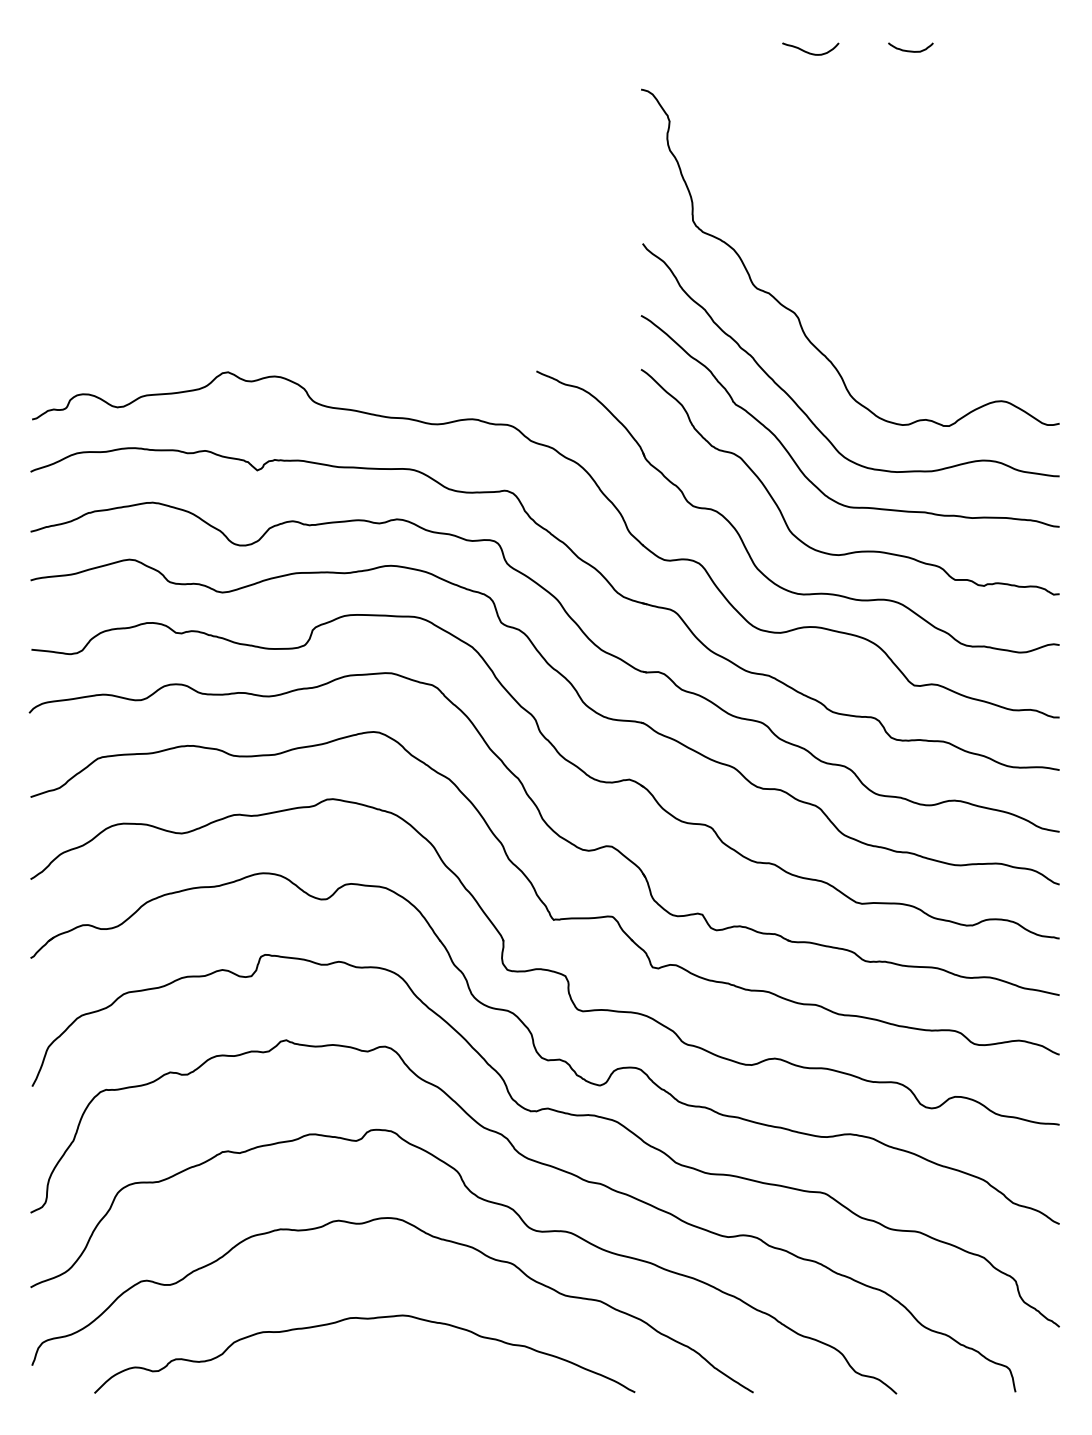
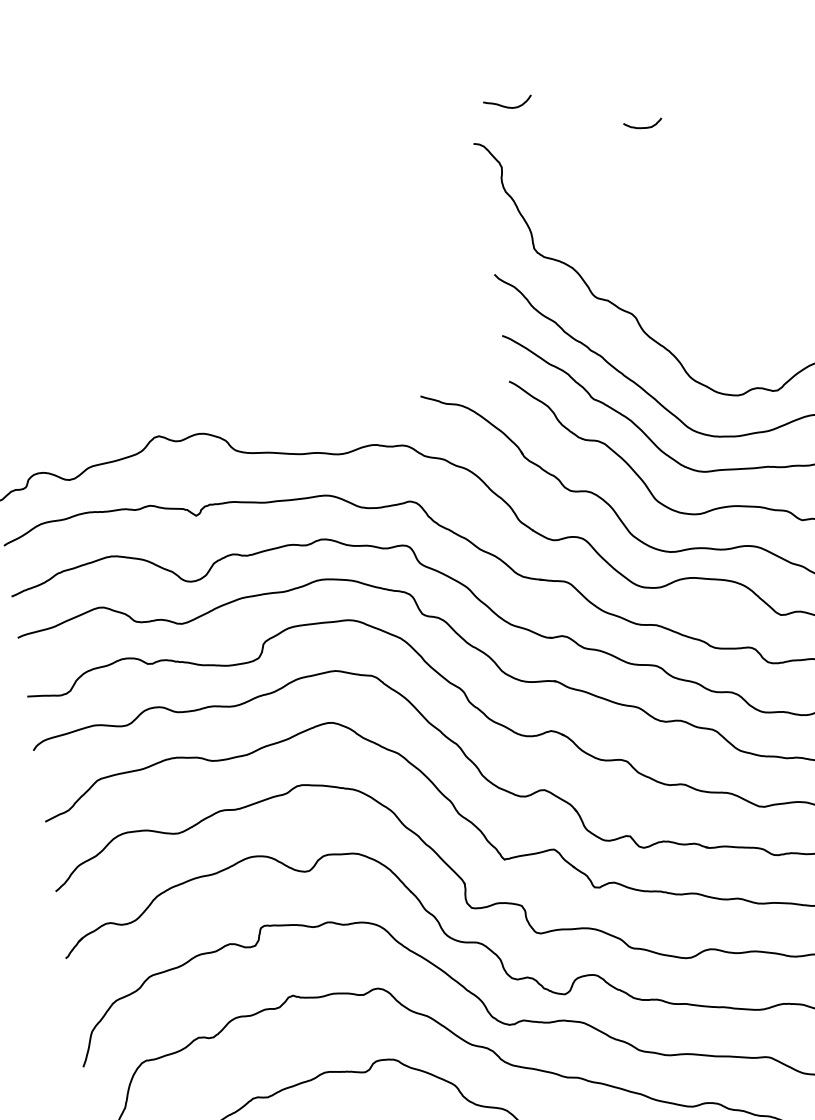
curve: (910, 50) -> (643, 127), moved
curve: (810, 52) -> (508, 106), moved

